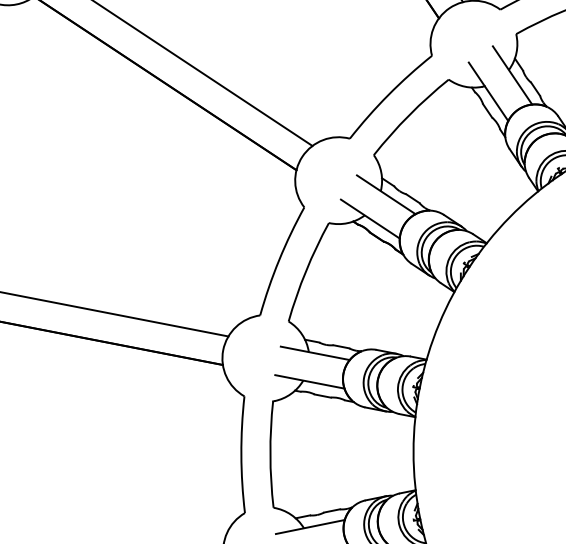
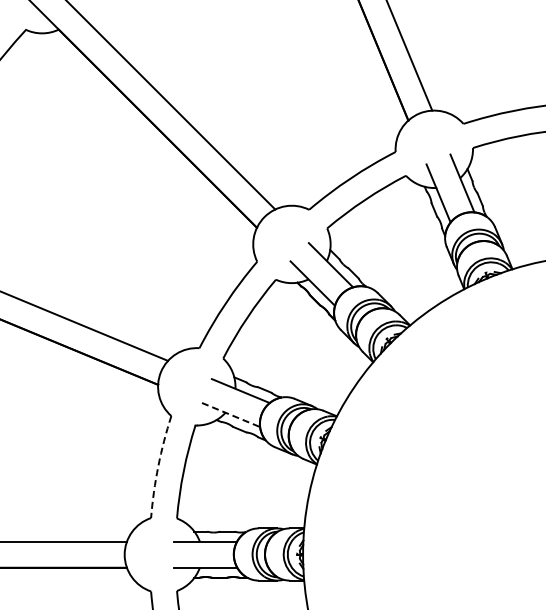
line: (310, 382) -> (231, 415), solid -> dashed
arc: (241, 454) -> (158, 466), solid -> dashed

